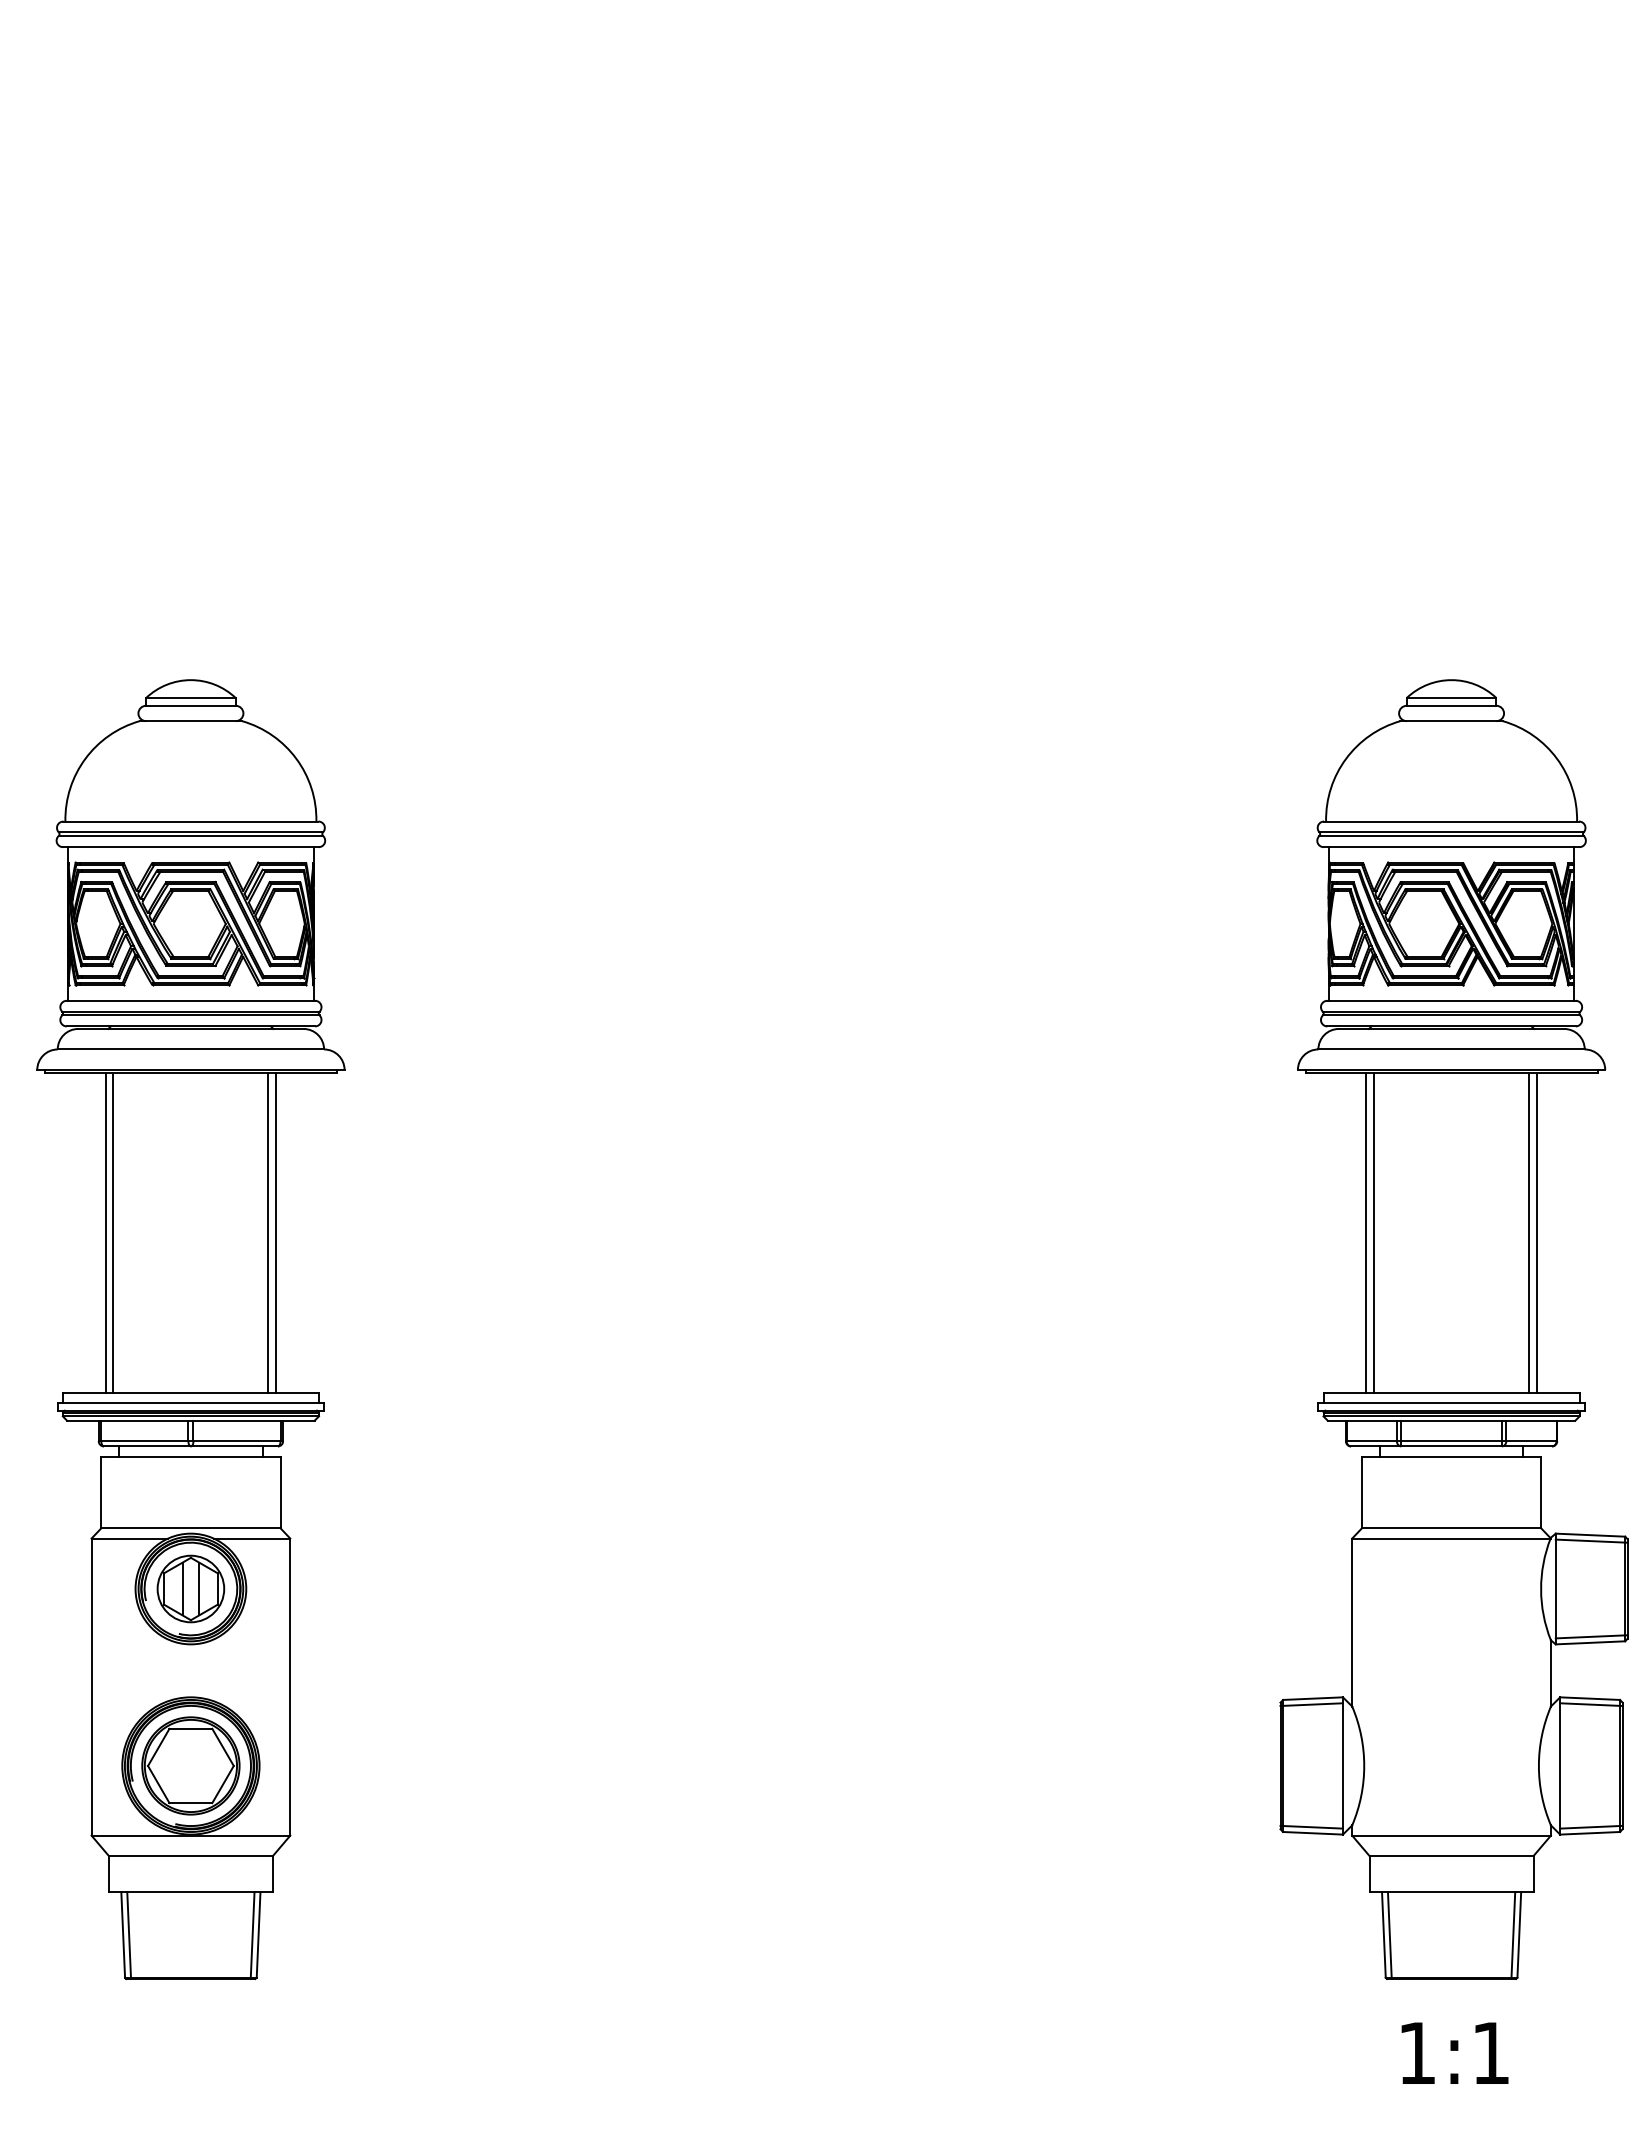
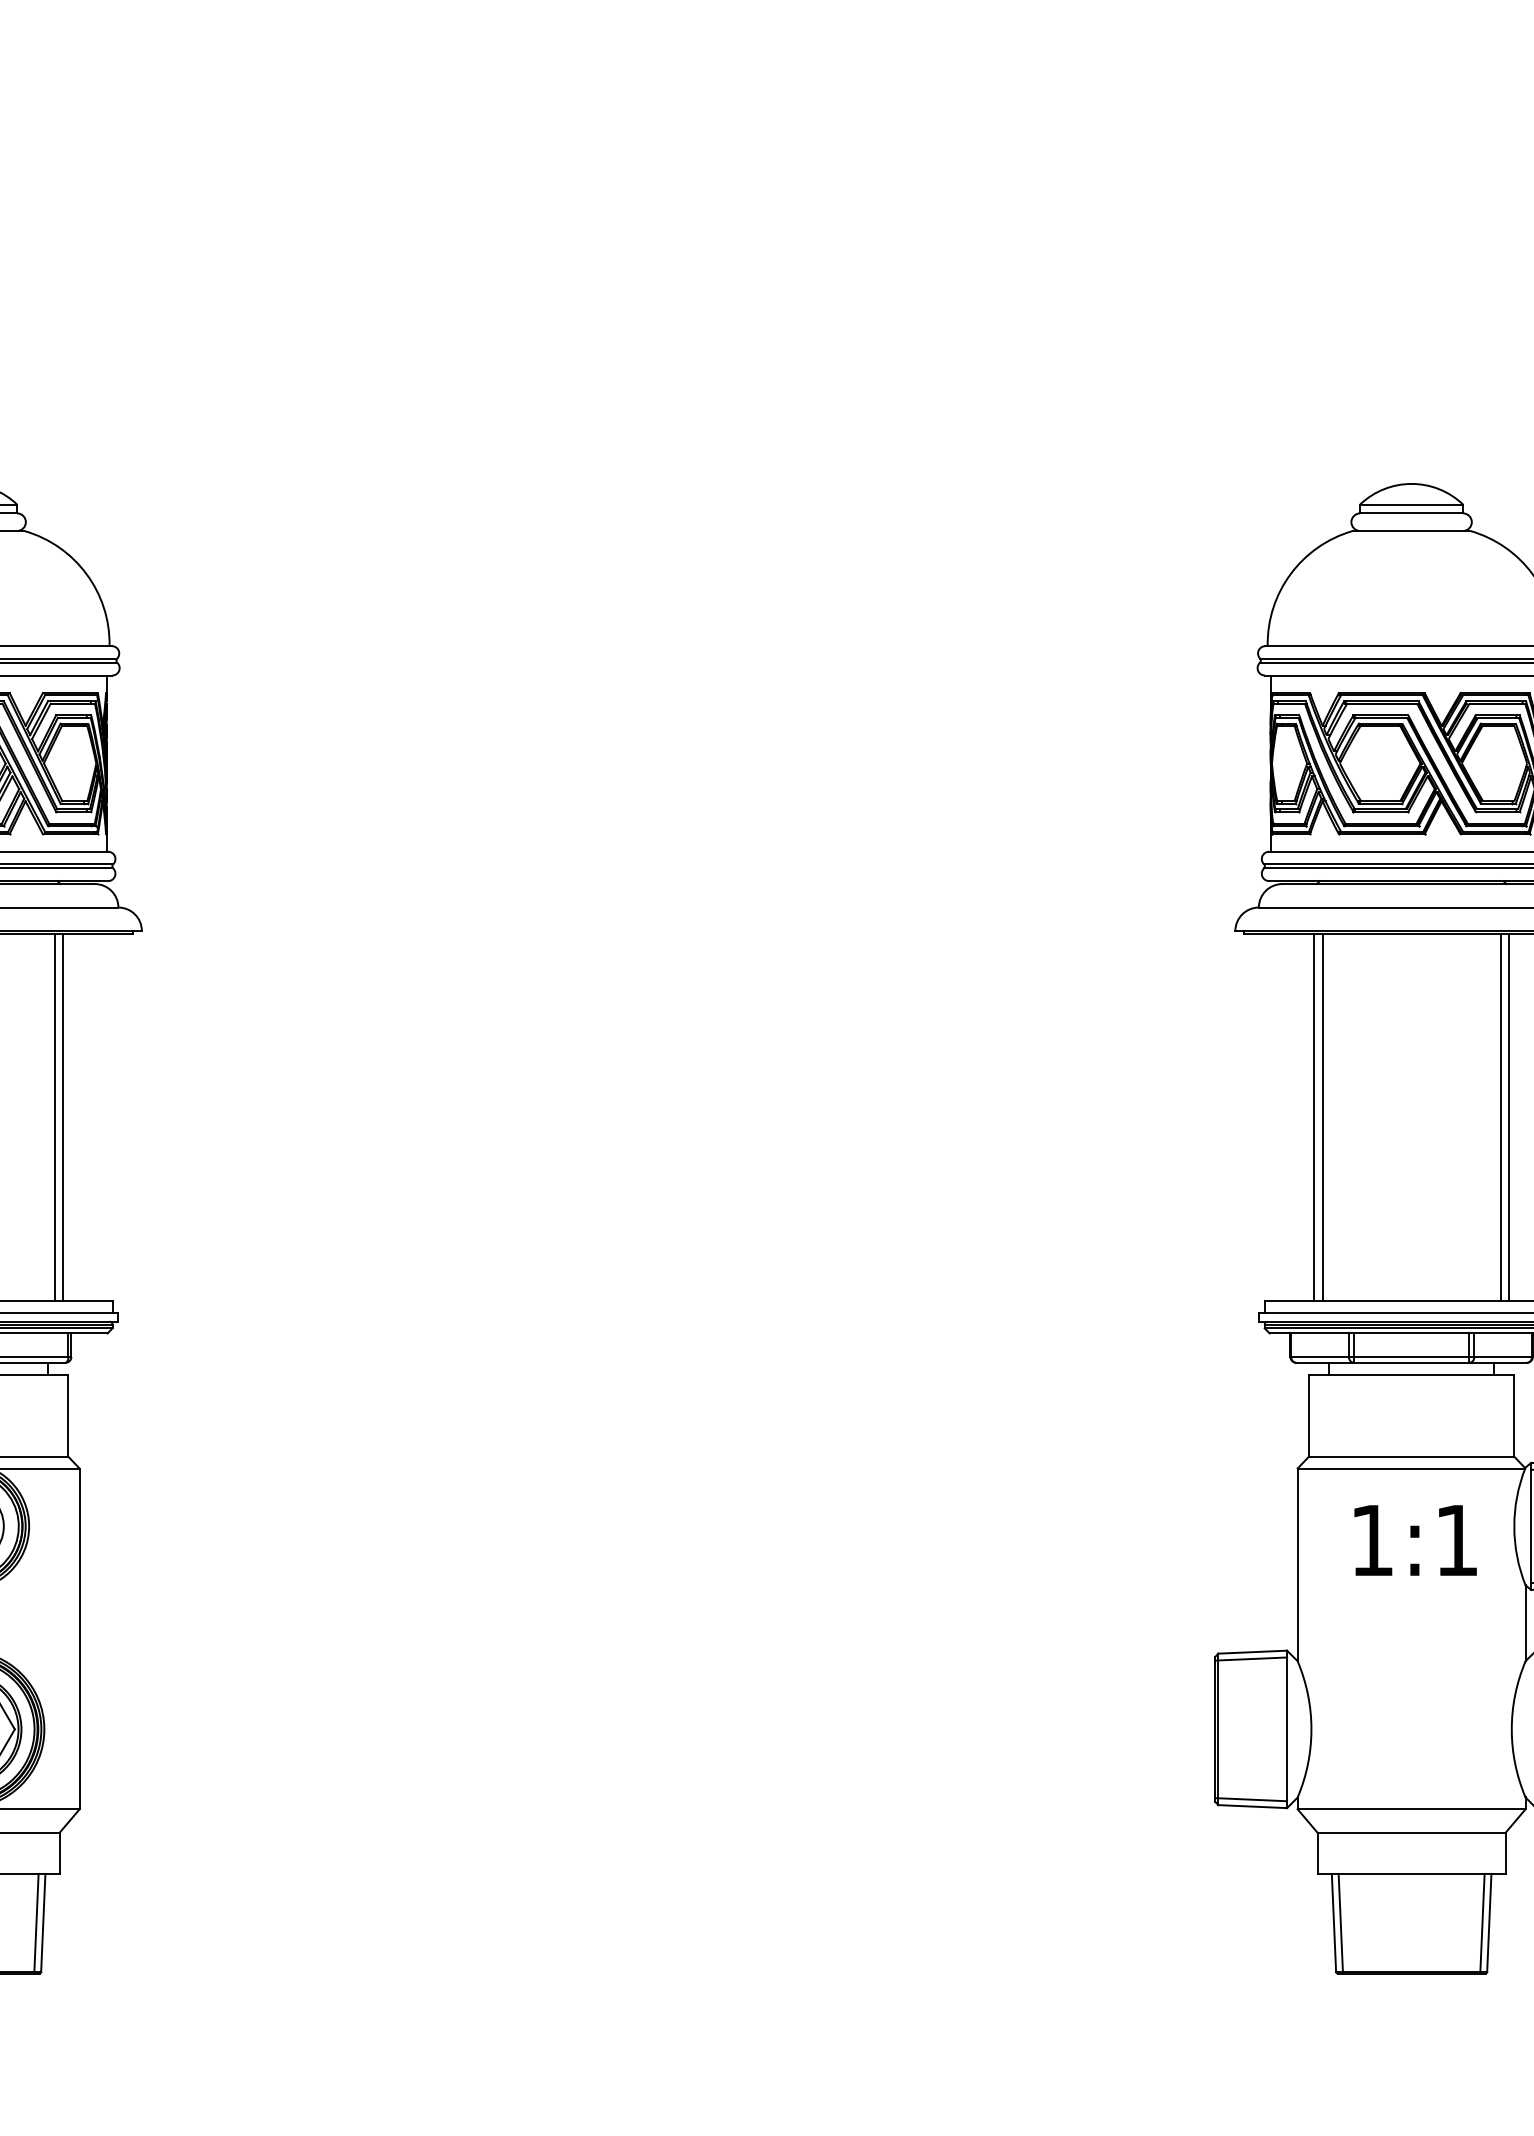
text: (1454, 2052) -> (1414, 1539), moved

